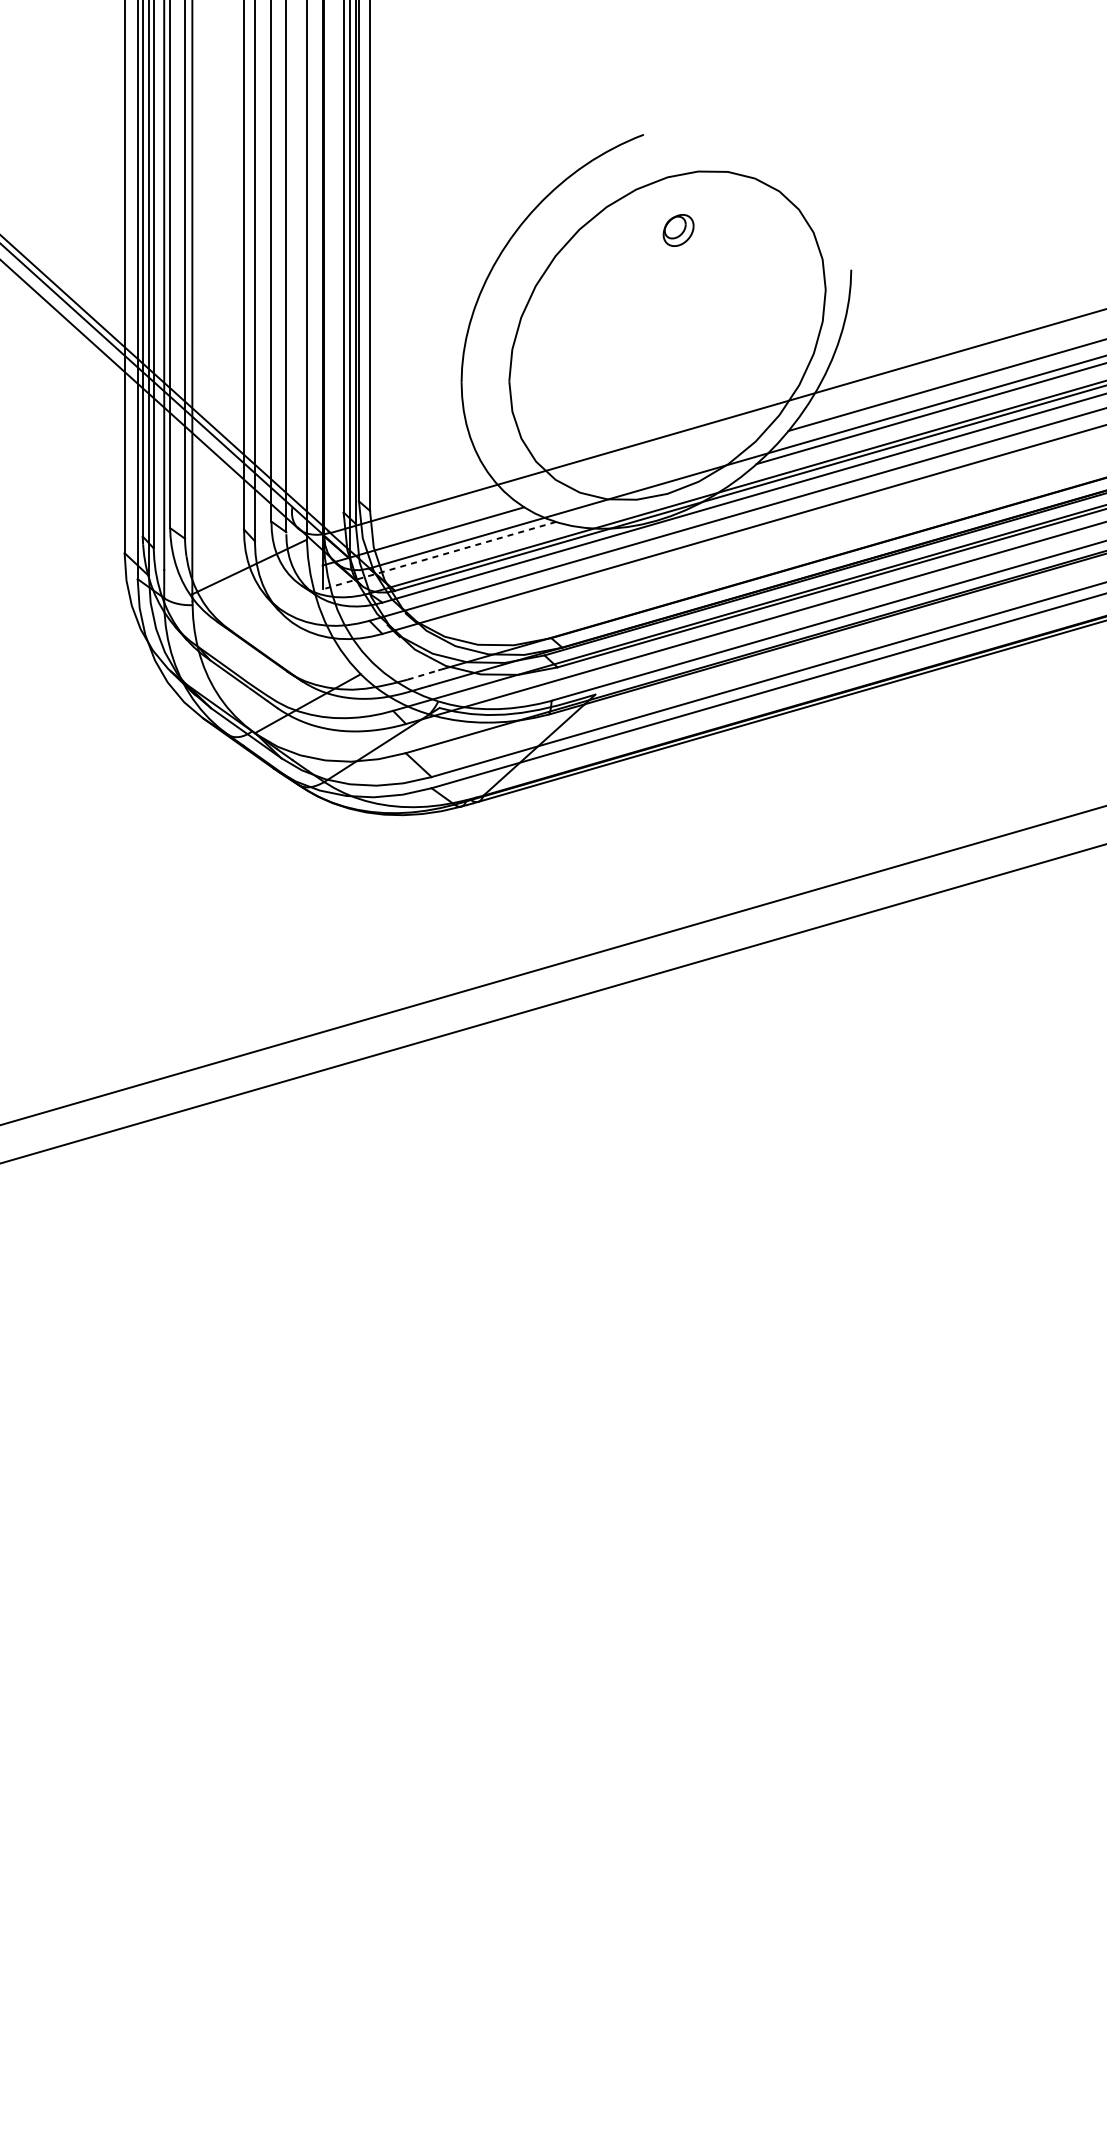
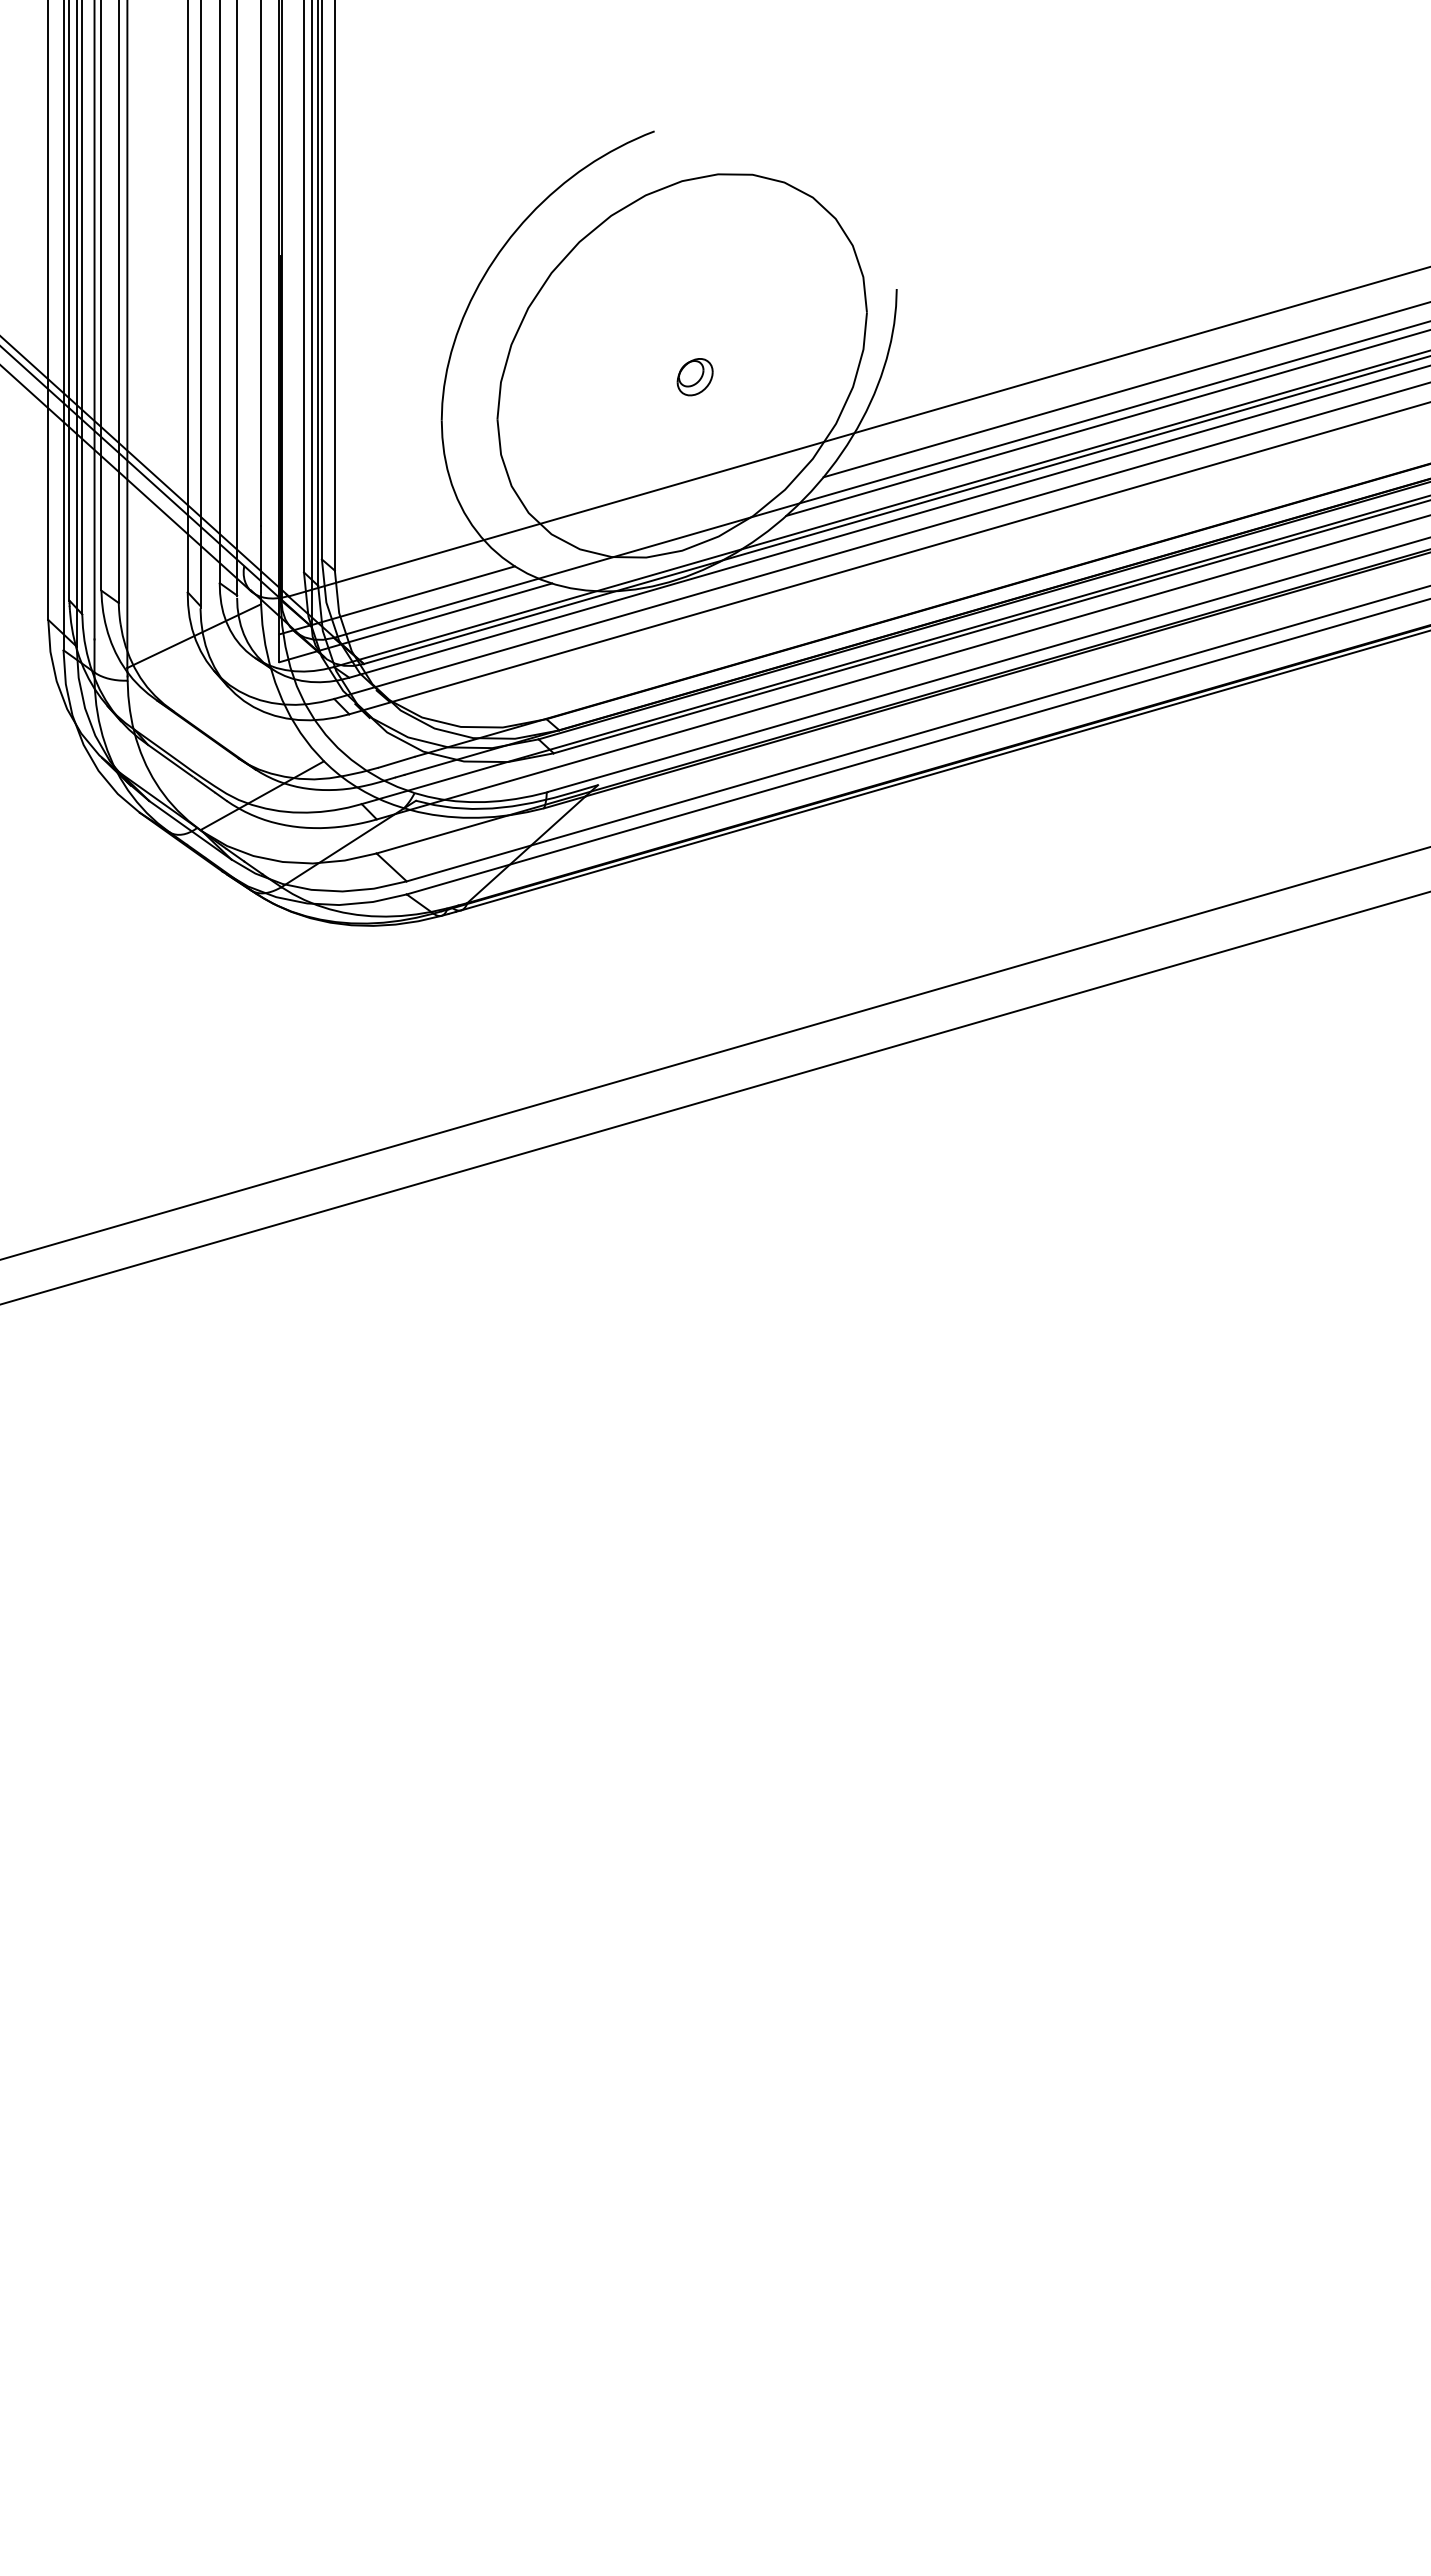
part: (678, 230) -> (694, 377), moved
line: (439, 555) -> (415, 622), dashed -> solid
line: (422, 675) -> (396, 762), dashed -> solid

